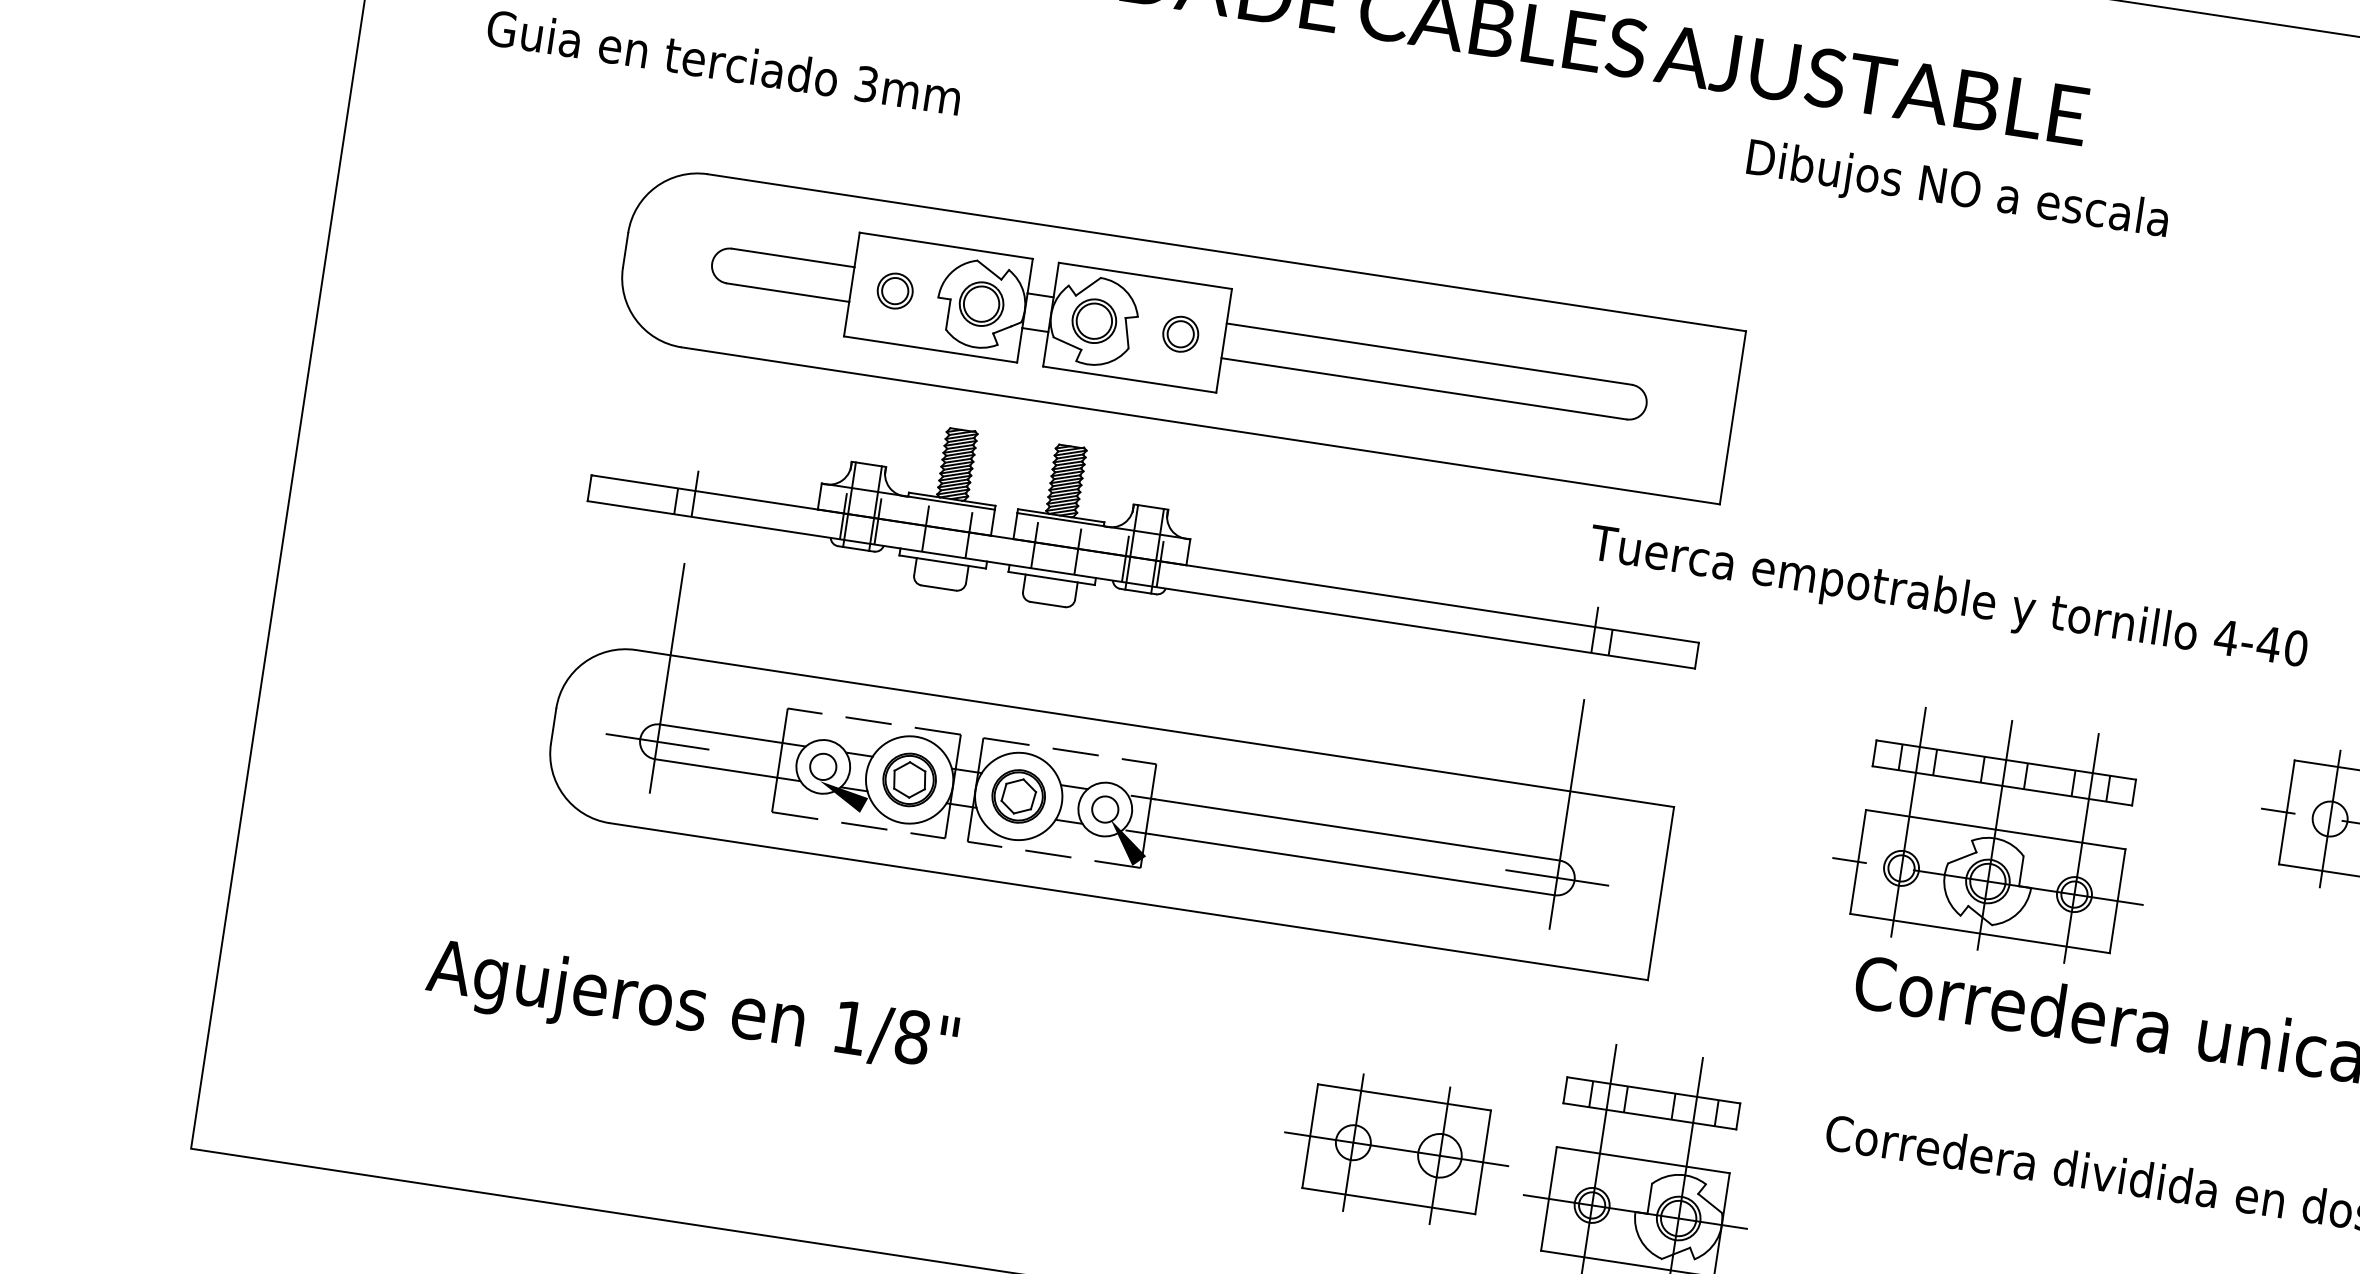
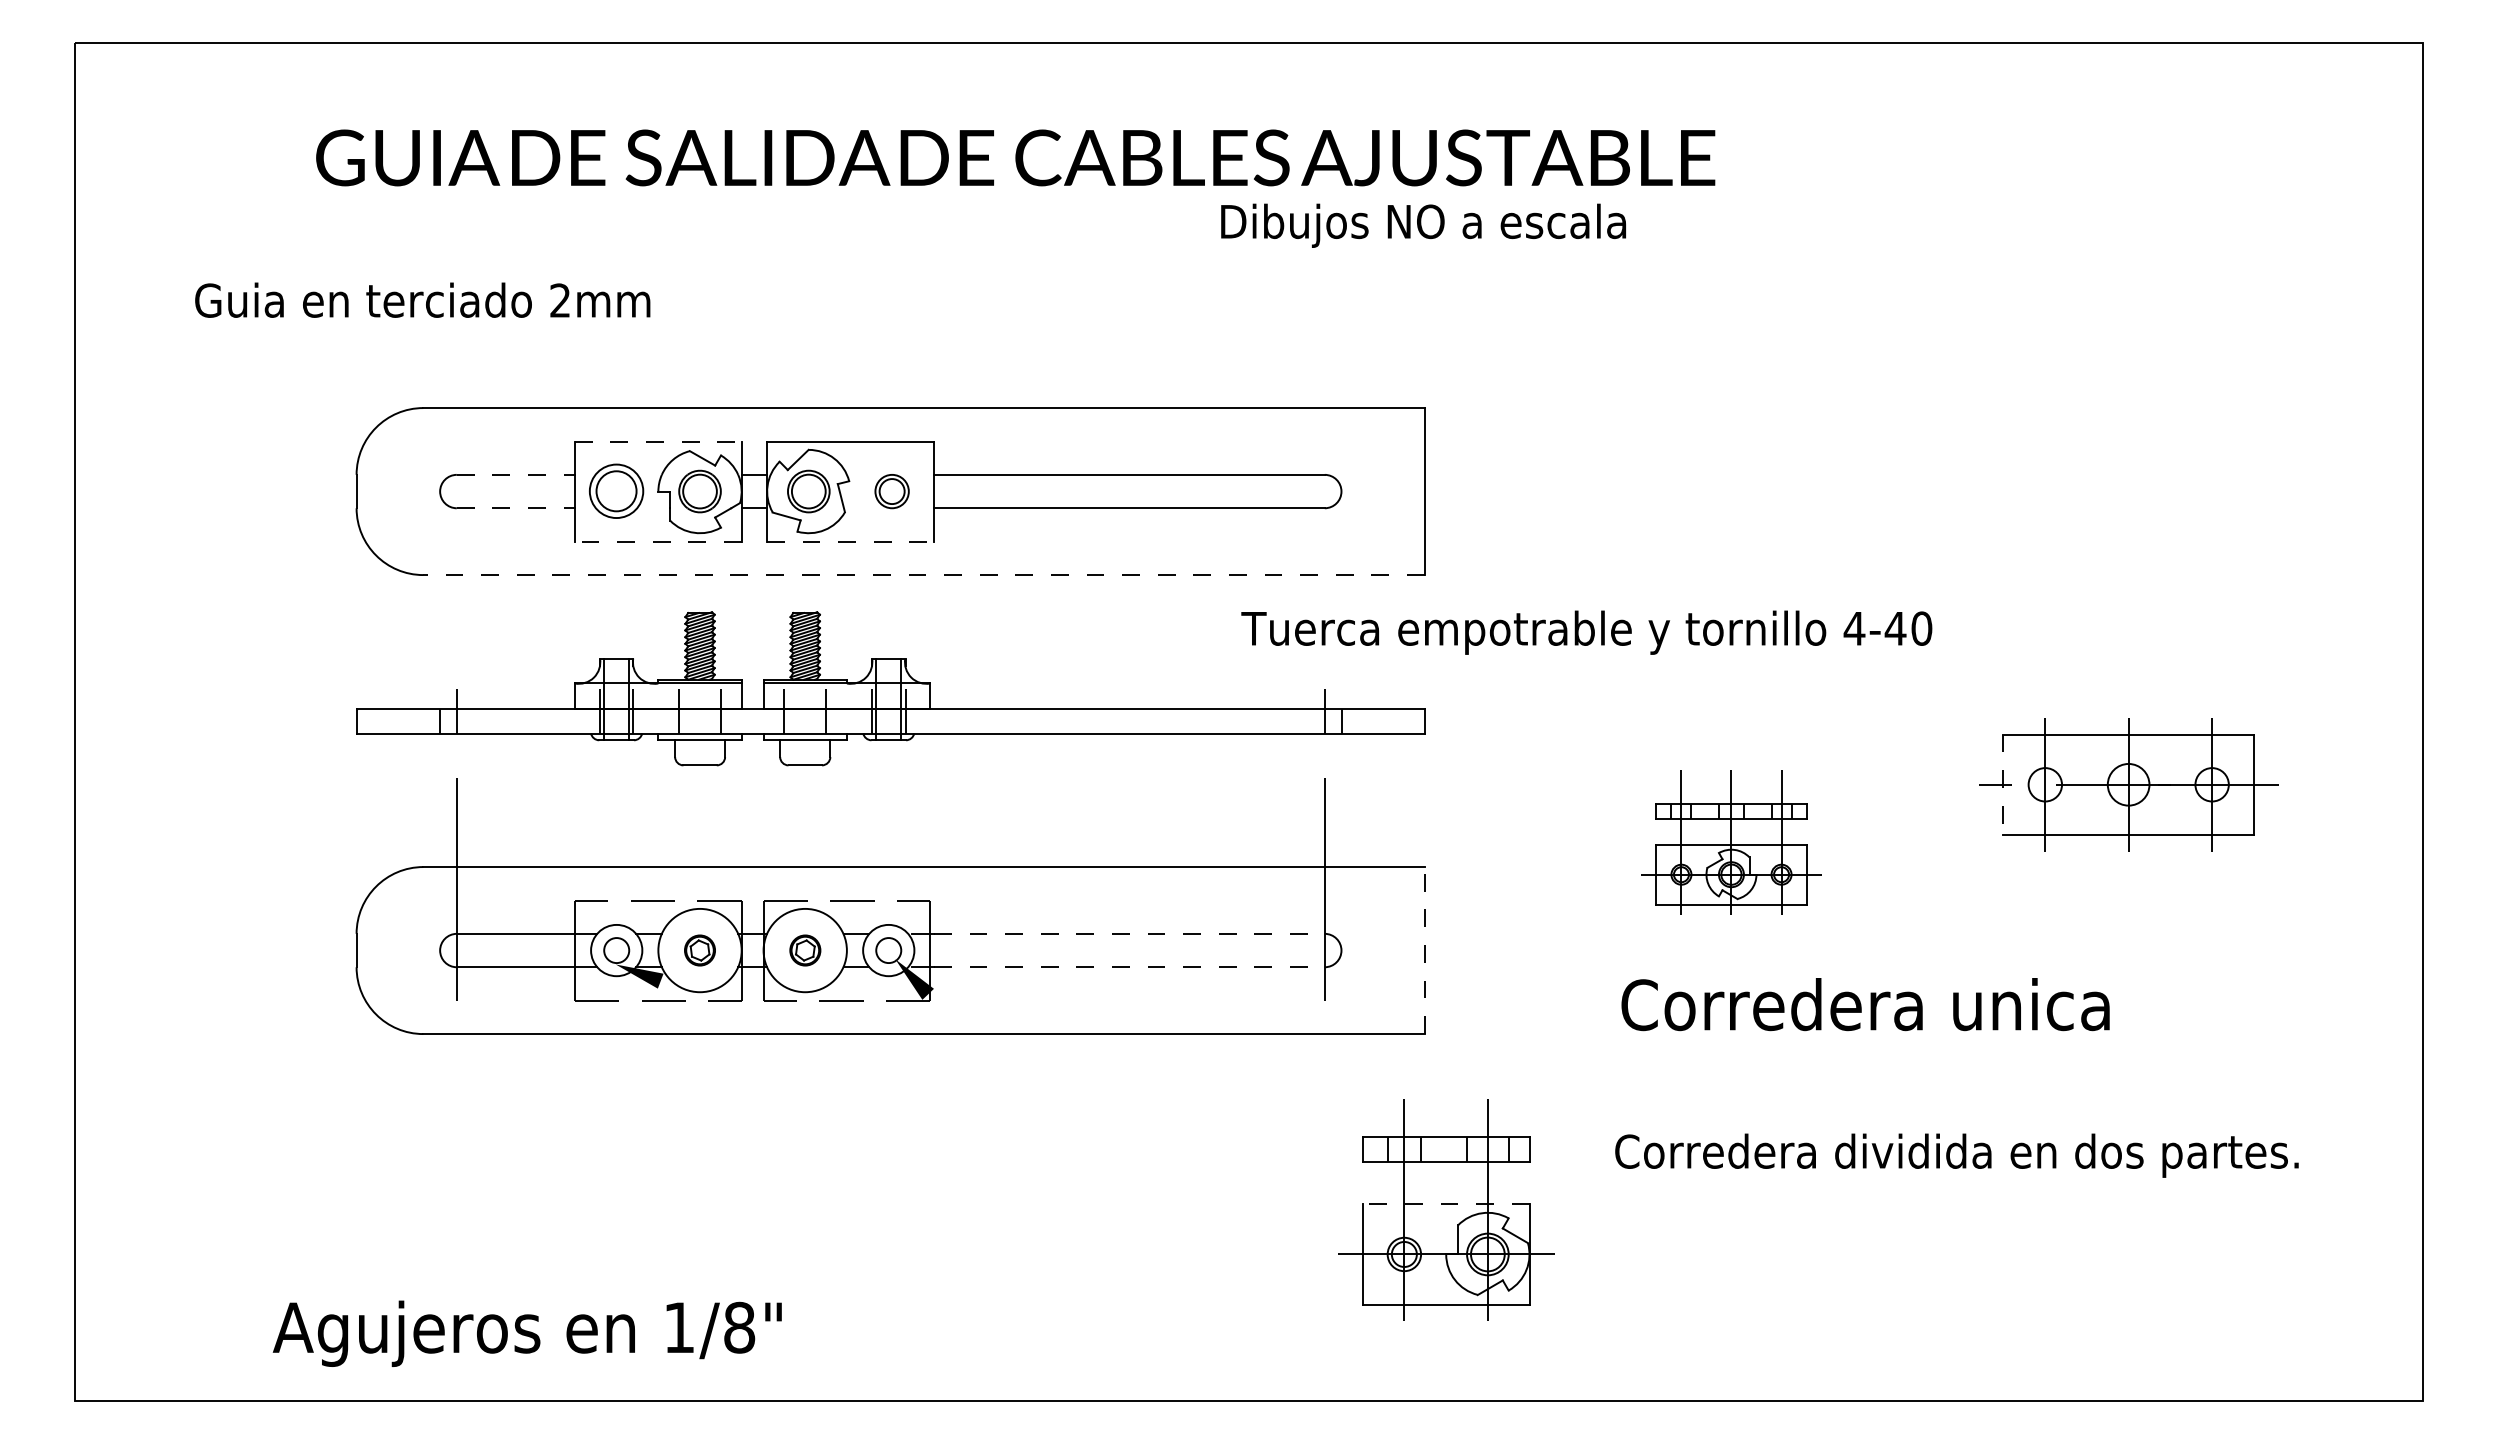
text: (866, 84) -> (560, 300), 3mm -> 2mm
text: (1957, 191) -> (1423, 225), moved
line: (946, 245) -> (658, 441), solid -> dashed
line: (794, 257) -> (516, 474), solid -> dashed
part: (895, 291) -> (616, 491), size x1.6
line: (788, 292) -> (516, 508), solid -> dashed
line: (930, 349) -> (658, 541), solid -> dashed
line: (1129, 379) -> (850, 541), solid -> dashed
line: (1201, 426) -> (924, 575), solid -> dashed
text: (1947, 599) -> (1586, 632), moved
line: (657, 741) -> (456, 950), removed
part: (909, 779) -> (699, 950), size x0.6
part: (1018, 796) -> (805, 950), size x0.6
line: (2286, 813) -> (2003, 785), solid -> dashed
line: (1357, 829) -> (1129, 933), solid -> dashed
part: (1995, 834) -> (1731, 847), size x0.6
line: (1352, 864) -> (1129, 967), solid -> dashed
line: (1556, 877) -> (1324, 950), removed
line: (1660, 893) -> (1424, 950), solid -> dashed
text: (690, 1009) -> (526, 1333), moved
part: (1396, 1149) -> (1211, 1229), removed
line: (1642, 1160) -> (1445, 1204), solid -> dashed

